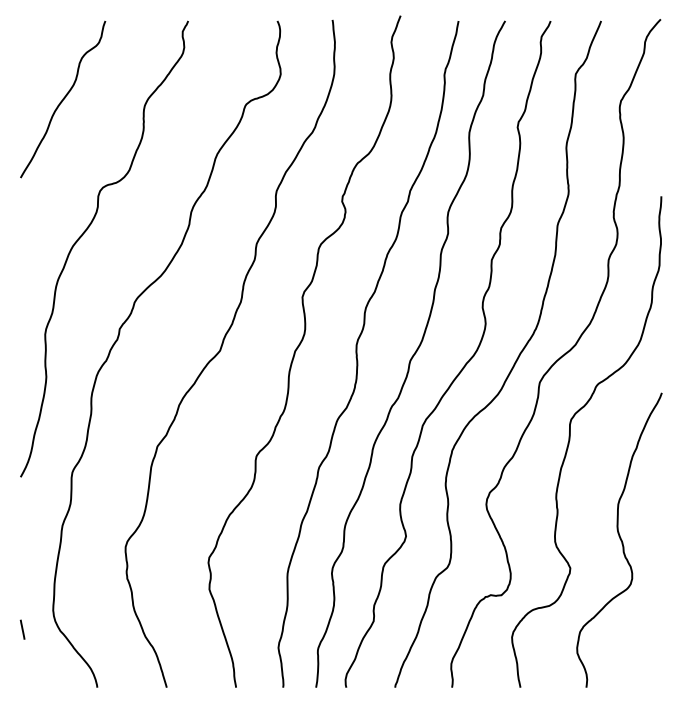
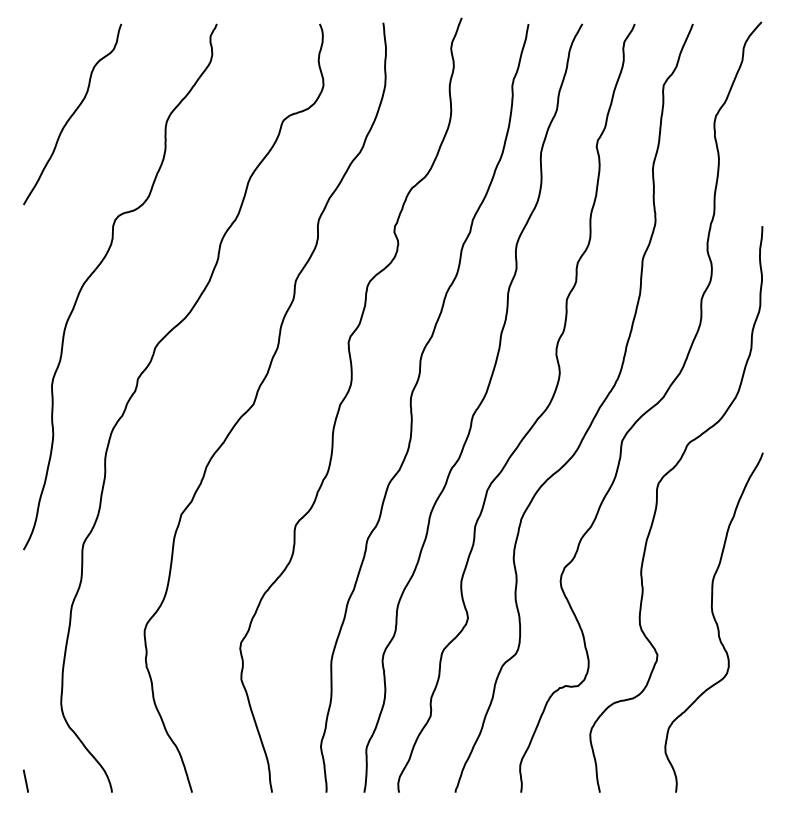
line: (22, 629) -> (25, 780), moved

